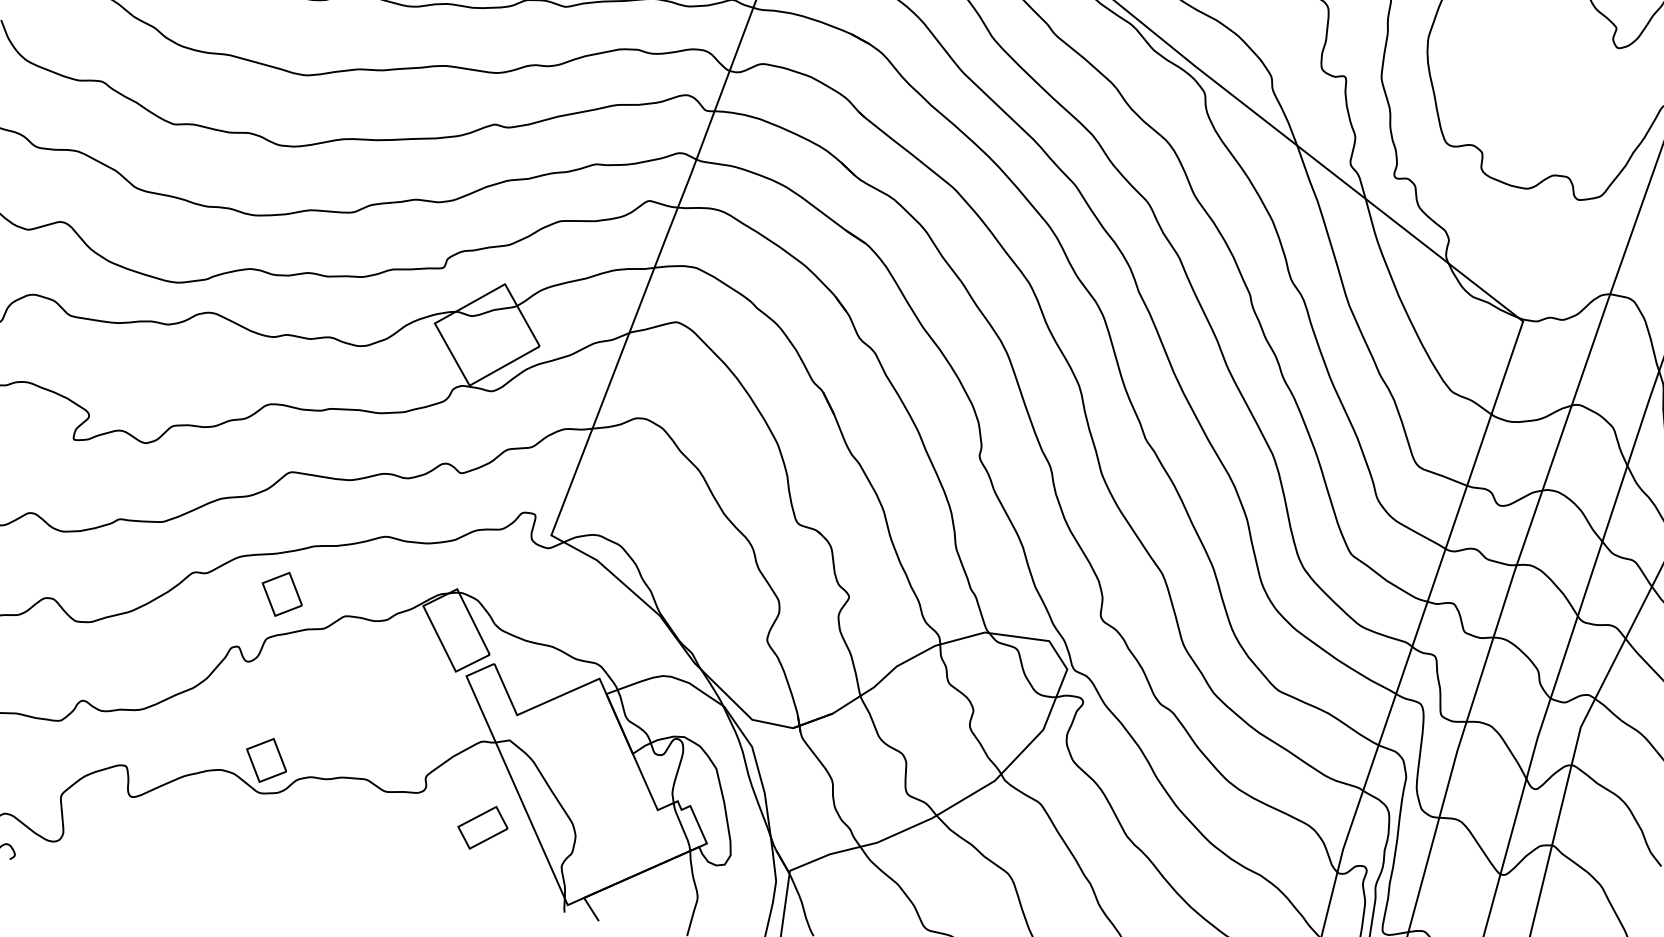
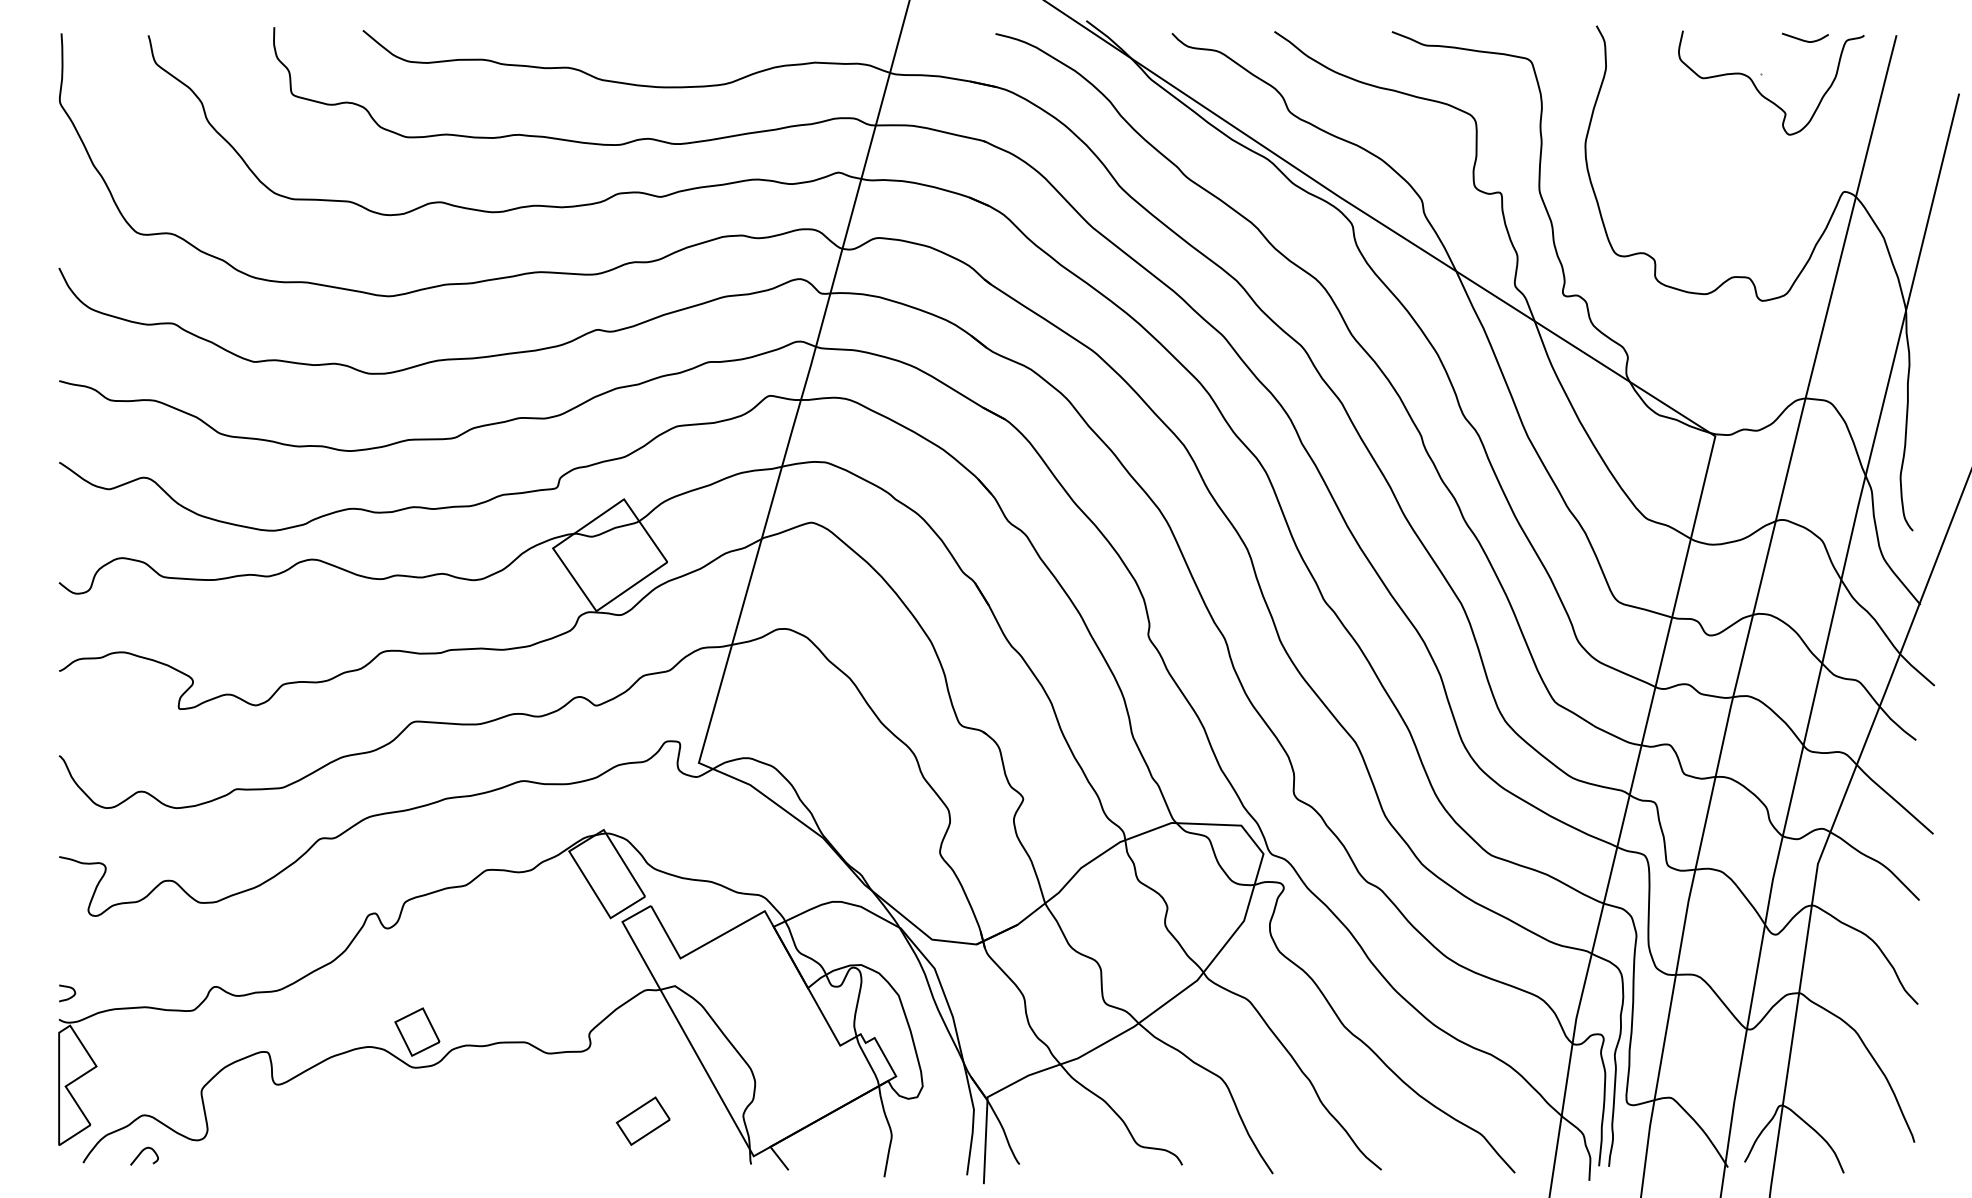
part: (282, 593) -> (417, 852), removed
part: (482, 827) -> (642, 1120), moved

